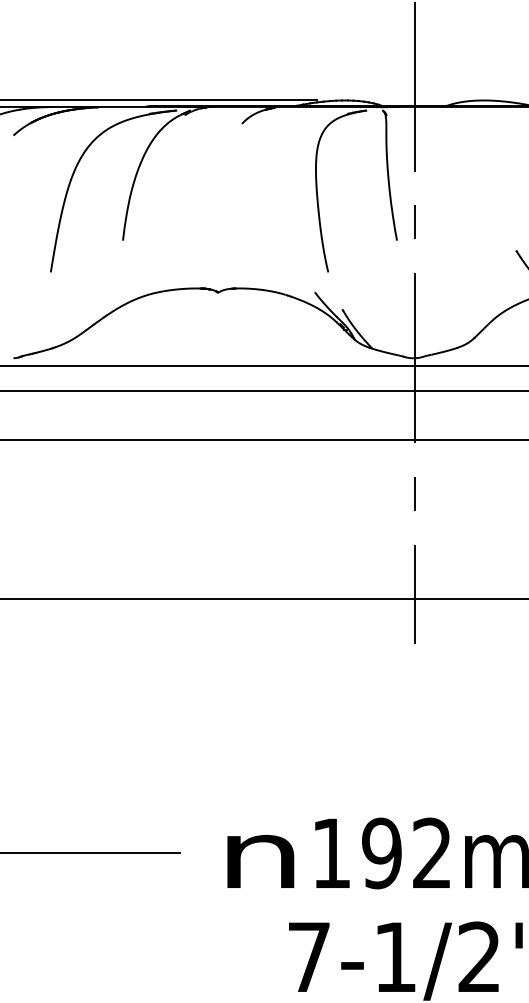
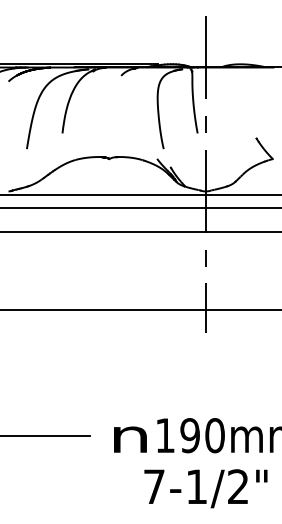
text: (431, 853) -> (214, 435), 192 -> 190

